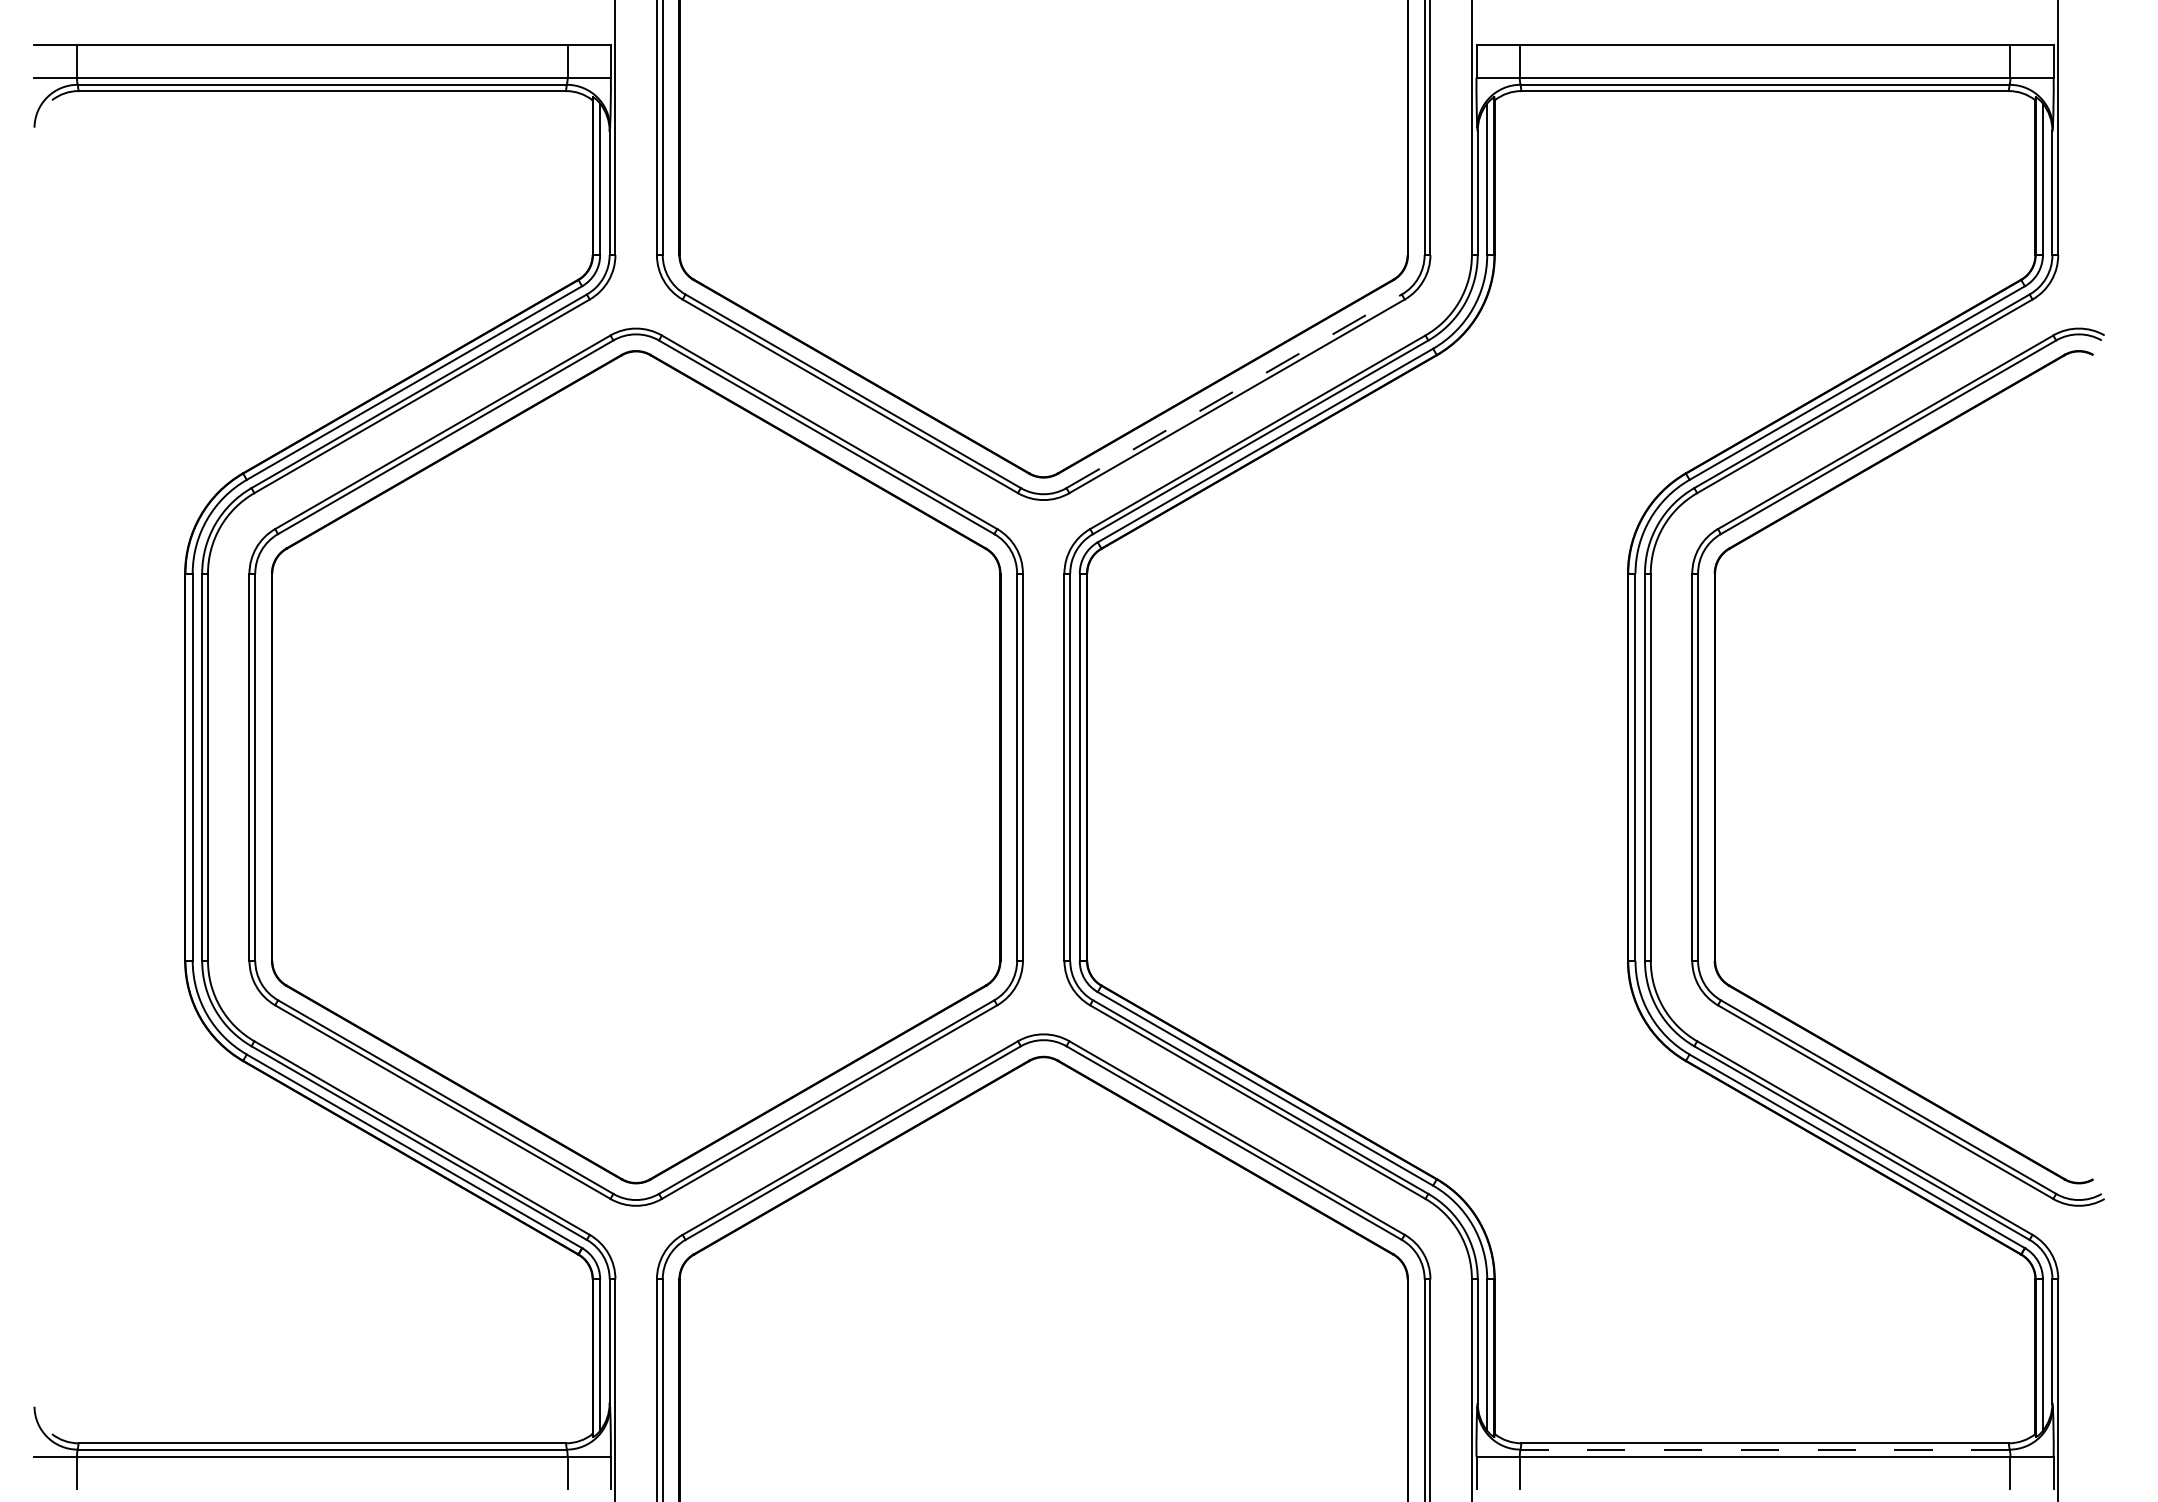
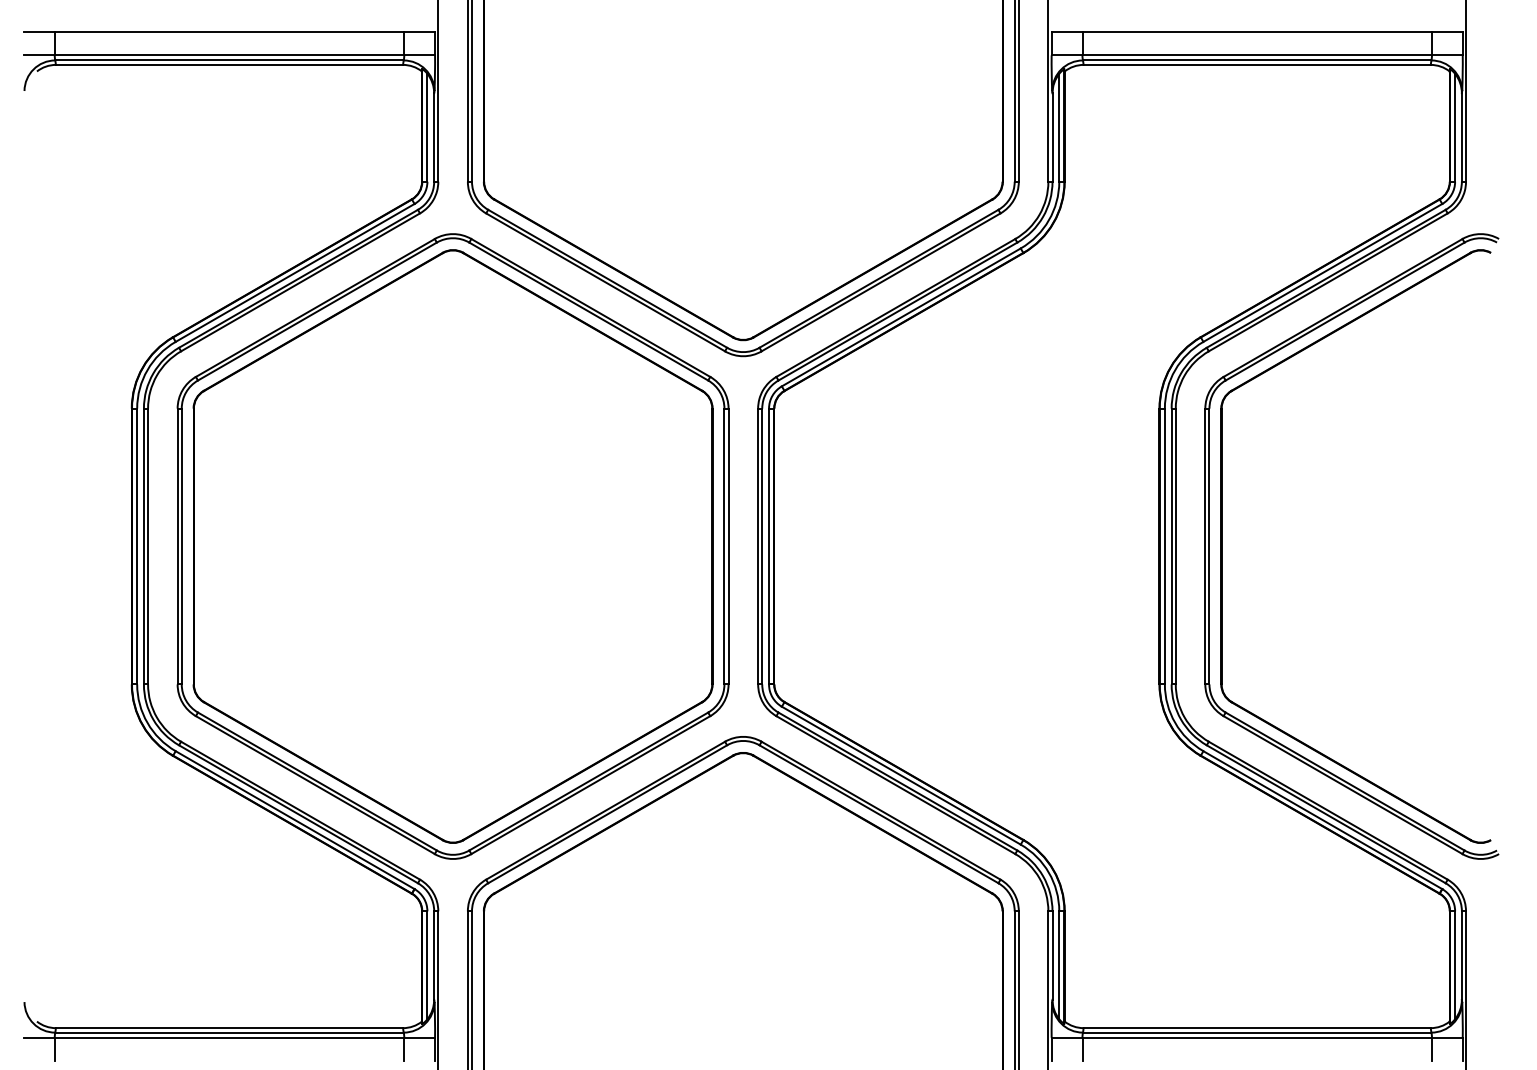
line: (1234, 391) -> (879, 278), dashed -> solid
line: (1765, 1449) -> (1257, 1032), dashed -> solid

